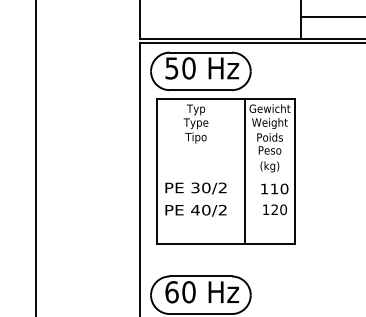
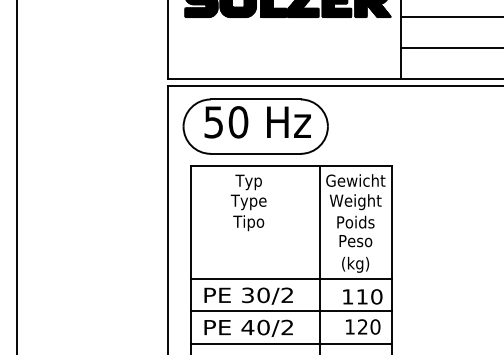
line: (225, 176) -> (291, 278), added
line: (225, 199) -> (291, 312), added
line: (225, 221) -> (291, 343), added

